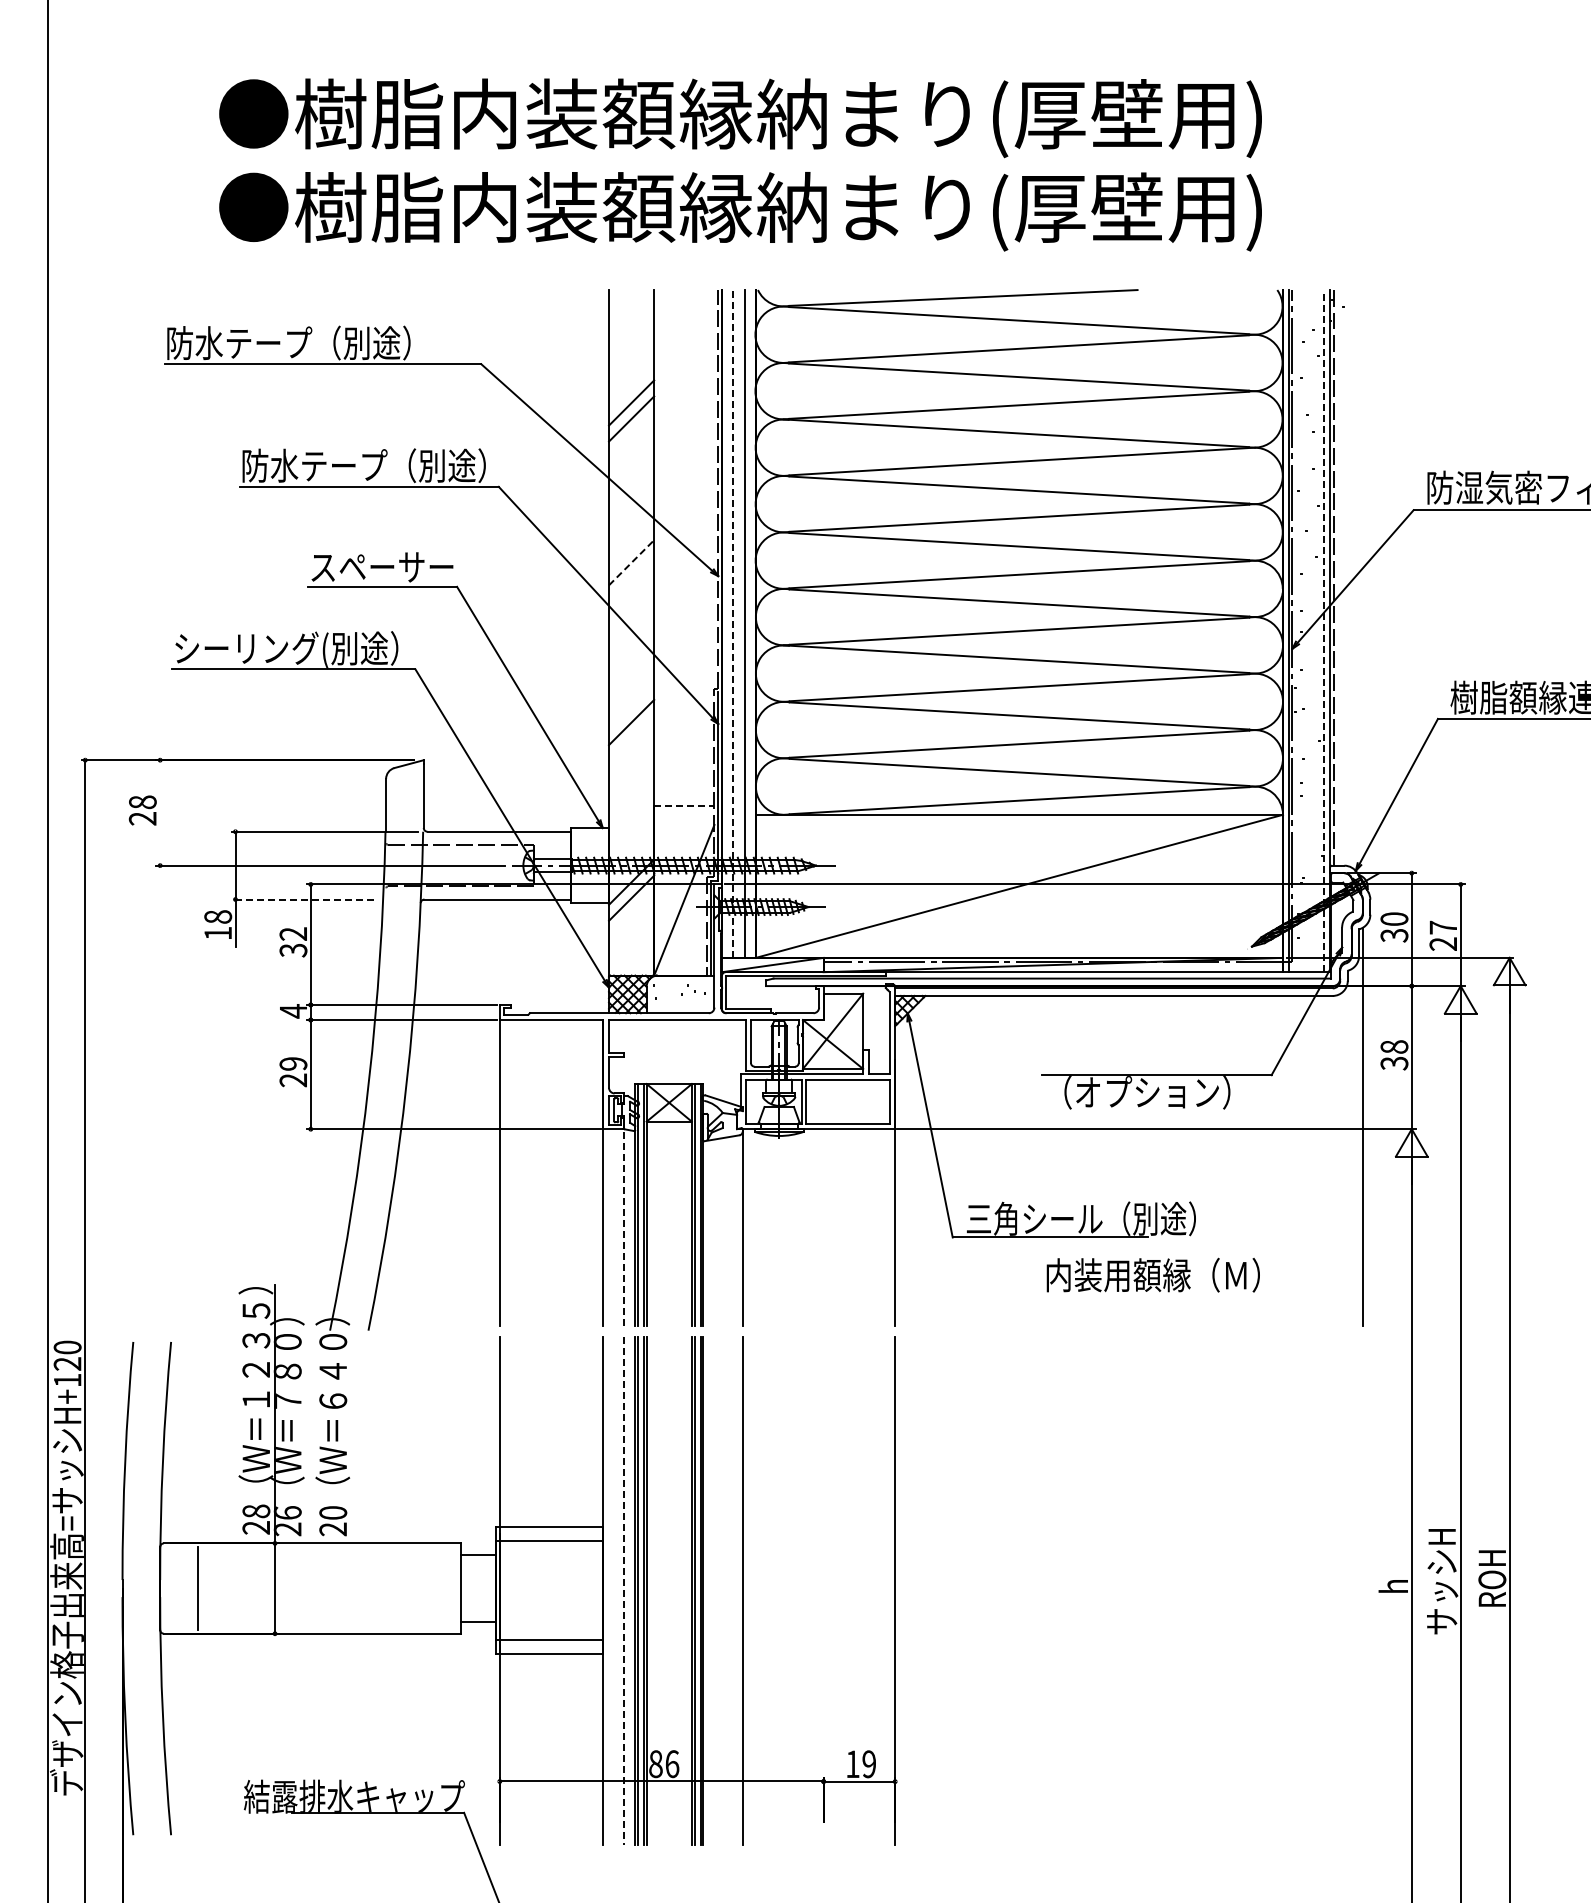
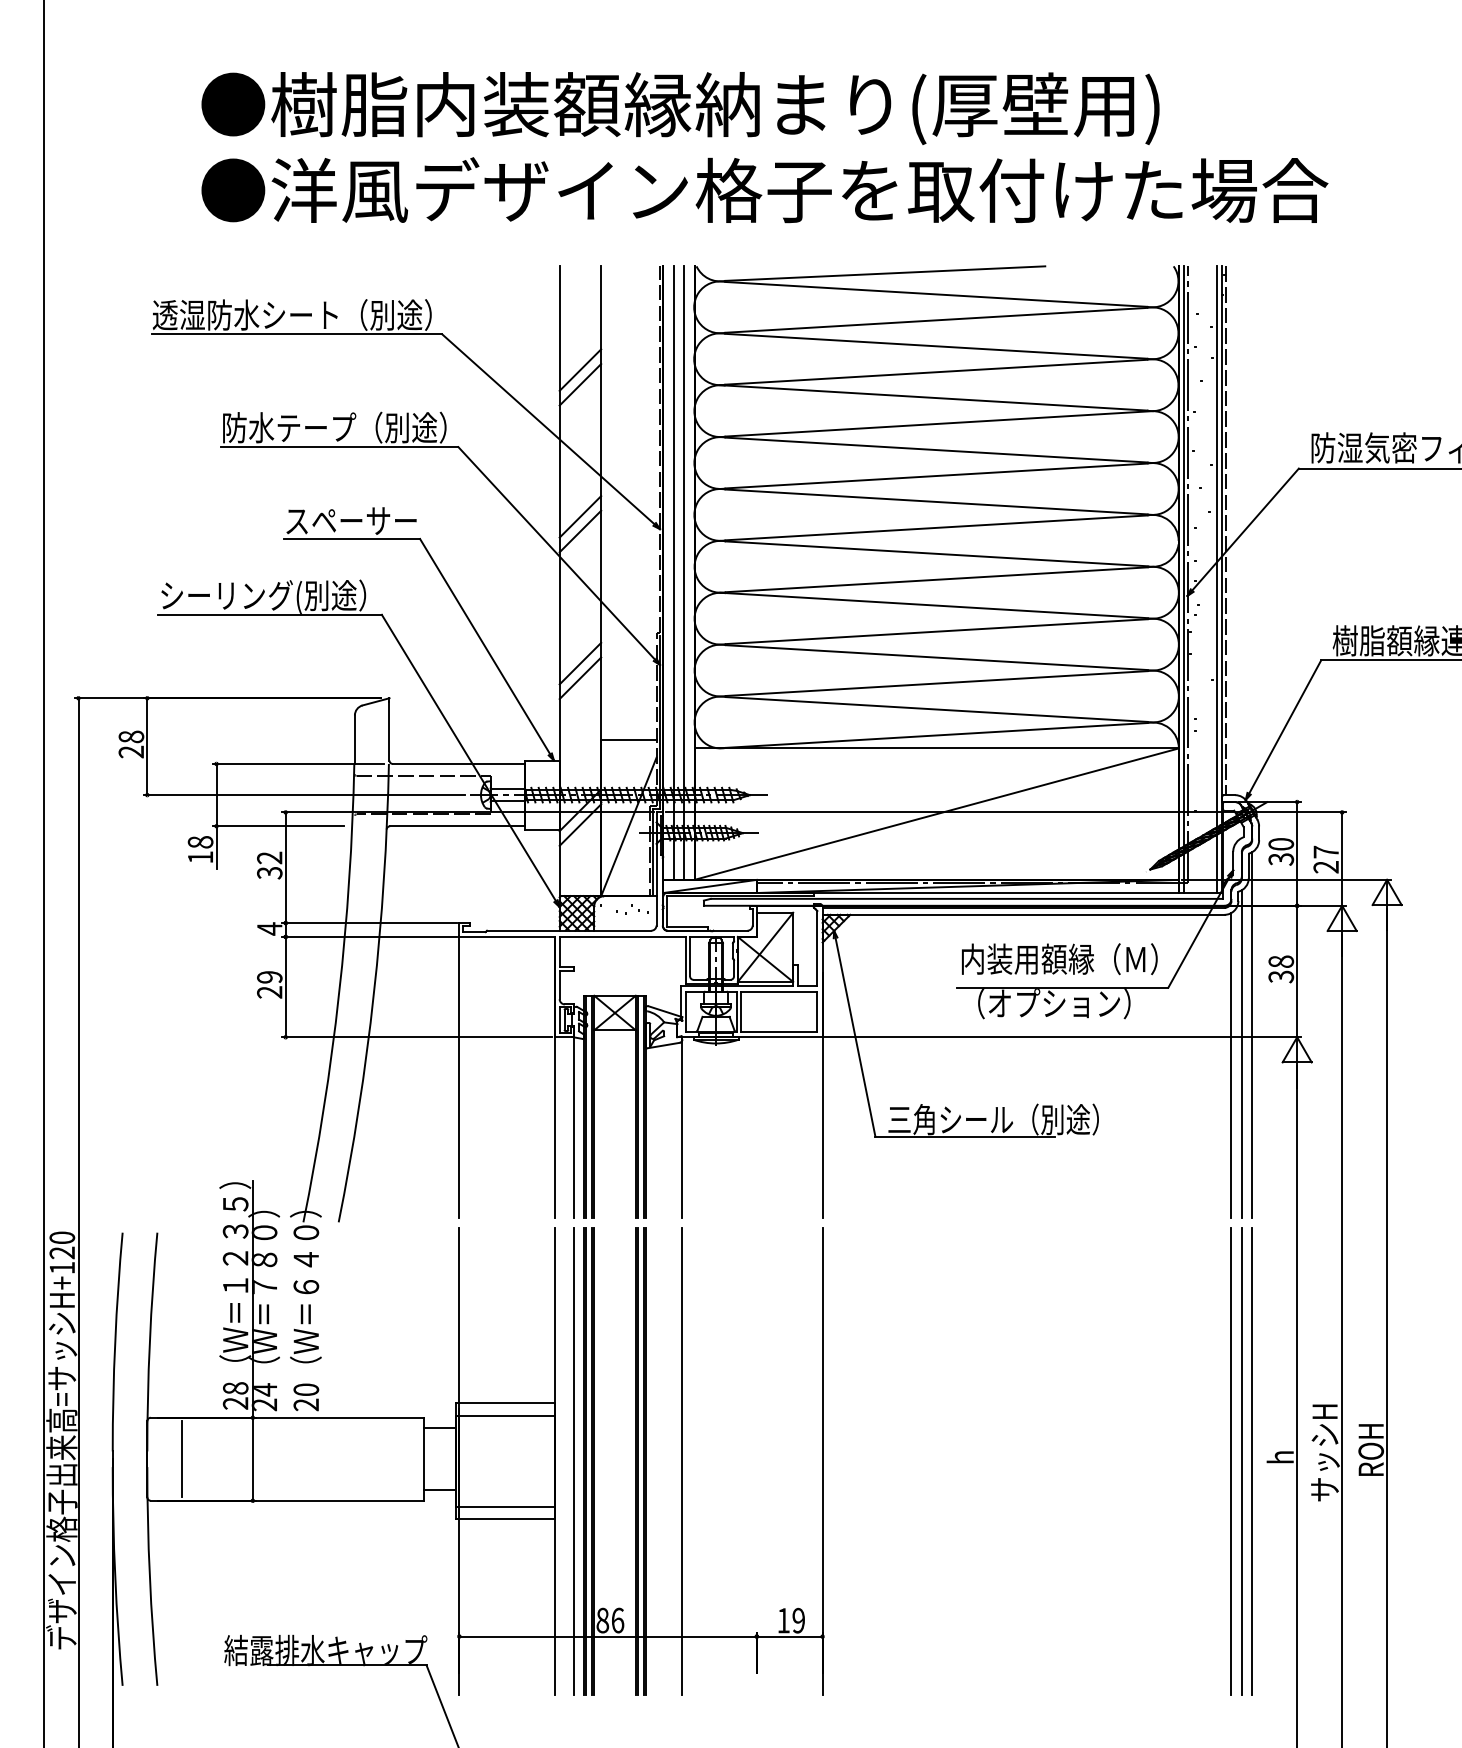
text: (870, 211) -> (799, 194), ●樹脂内装額縁納まり(厚壁用) -> ●洋風デザイン格子を取付けた場合
text: (317, 342) -> (291, 314), 防水テープ（別途） -> 透湿防水シート（別途）
line: (631, 562) -> (580, 516), dashed -> solid
line: (631, 578) -> (580, 531), added
line: (733, 623) -> (674, 572), dashed -> solid
line: (1324, 630) -> (1216, 579), dashed -> solid
line: (631, 738) -> (580, 678), added
line: (684, 806) -> (629, 740), dashed -> solid
line: (160, 812) -> (147, 746), added
line: (302, 899) -> (278, 826), dashed -> solid
line: (1351, 1147) -> (1241, 1054), added
line: (1340, 1159) -> (1231, 1065), added
line: (624, 1226) -> (573, 1126), dashed -> solid
text: (1152, 1274) -> (1058, 958), moved
text: (287, 1512) -> (264, 1389), 26 -> 24
line: (1340, 1590) -> (1231, 1461), added
line: (1351, 1590) -> (1241, 1461), added
line: (1362, 1590) -> (1251, 1461), added
line: (624, 1591) -> (573, 1461), dashed -> solid

